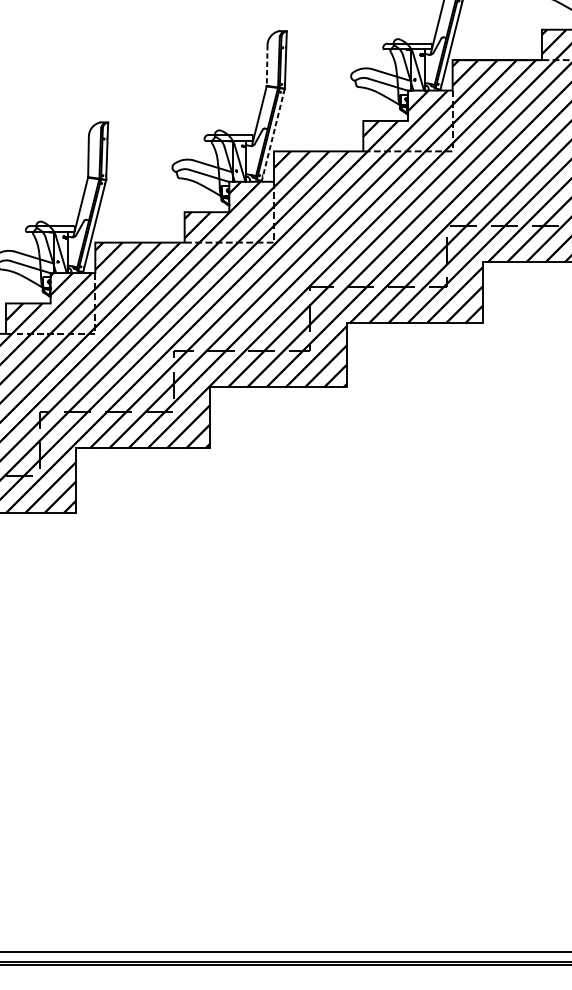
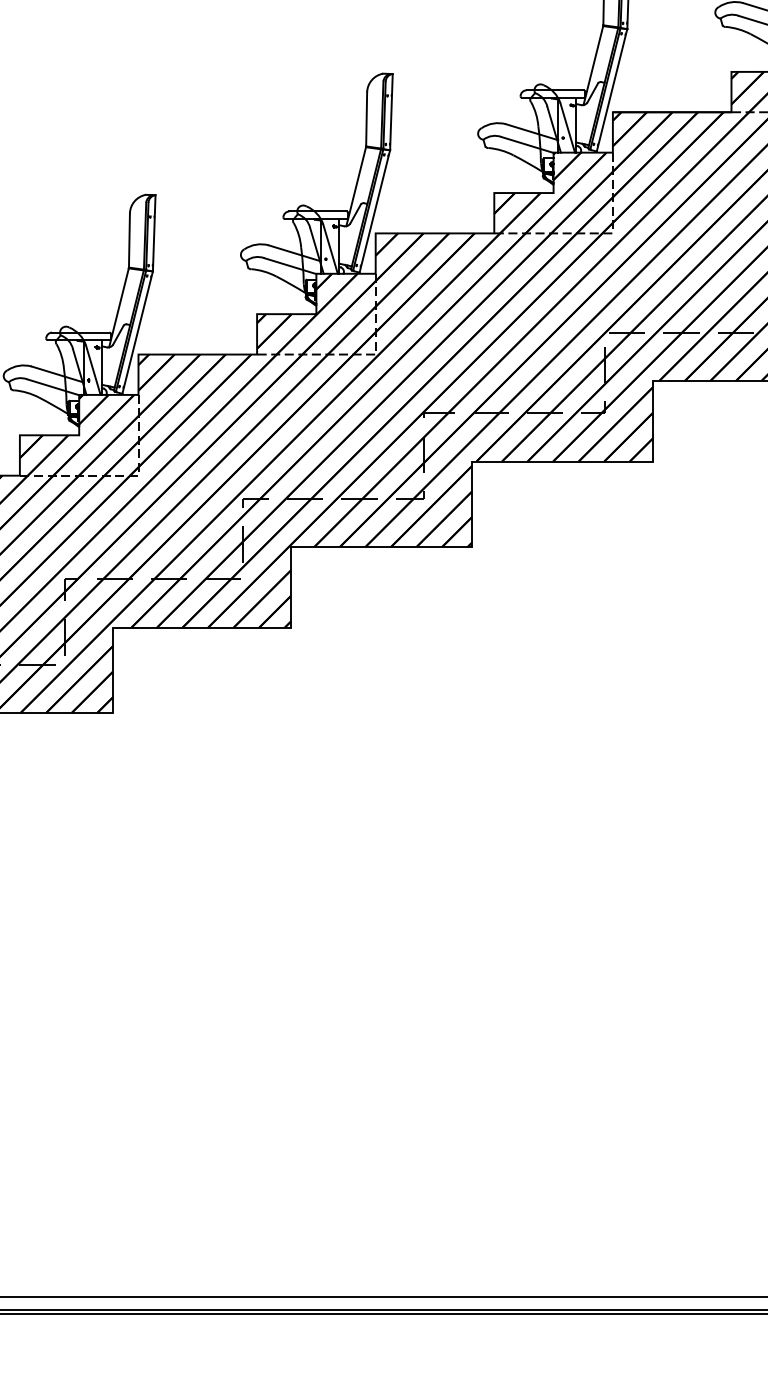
line: (267, 64) -> (366, 118), dashed -> solid
line: (273, 134) -> (374, 211), dashed -> solid

